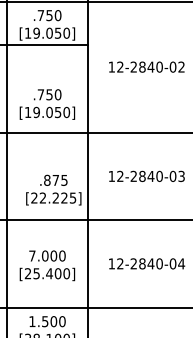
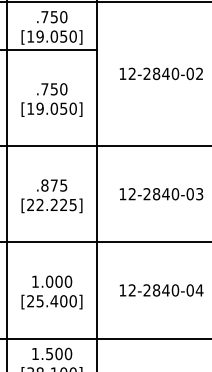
text: (46, 104) -> (51, 99), moved
text: (53, 190) -> (51, 196), moved
text: (32, 255) -> (35, 281), 7.000 -> 1.000

